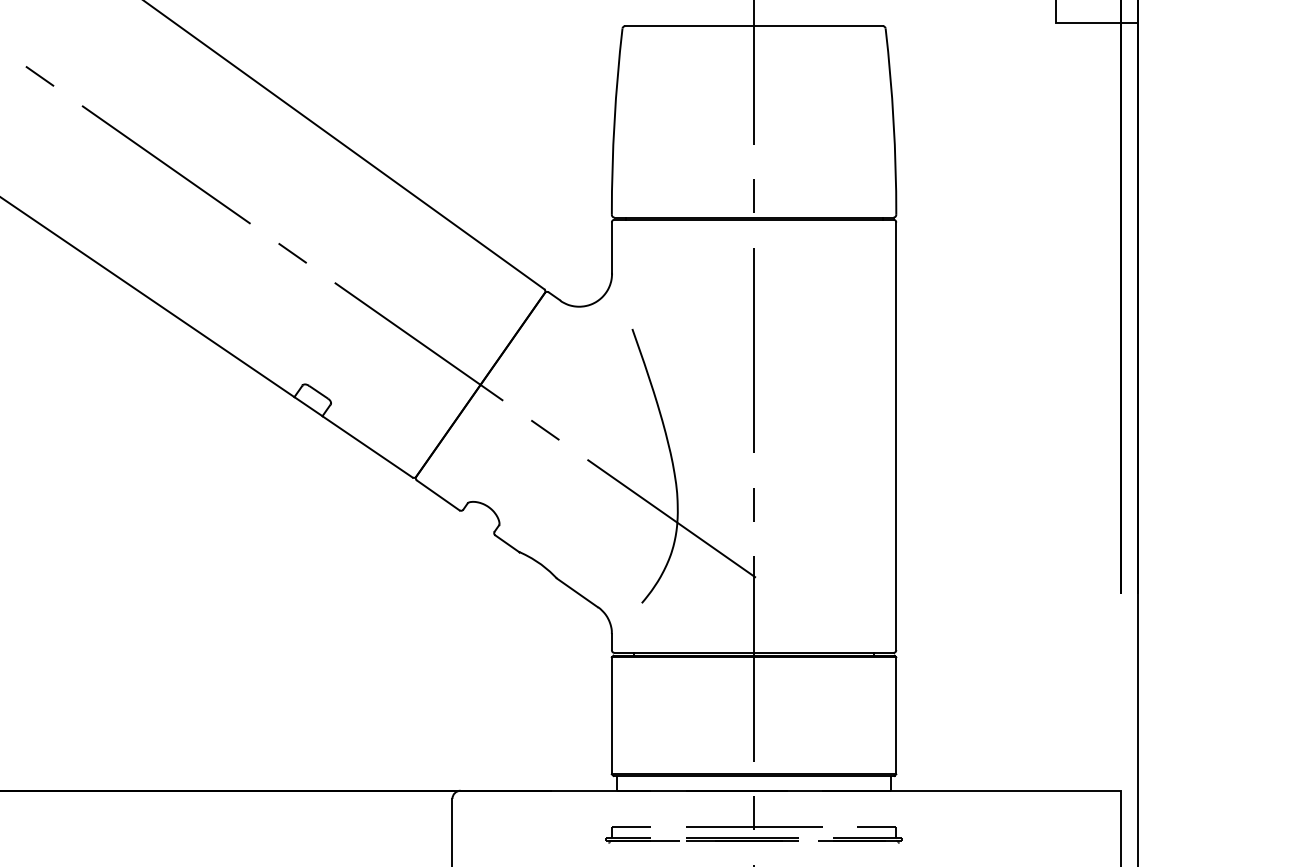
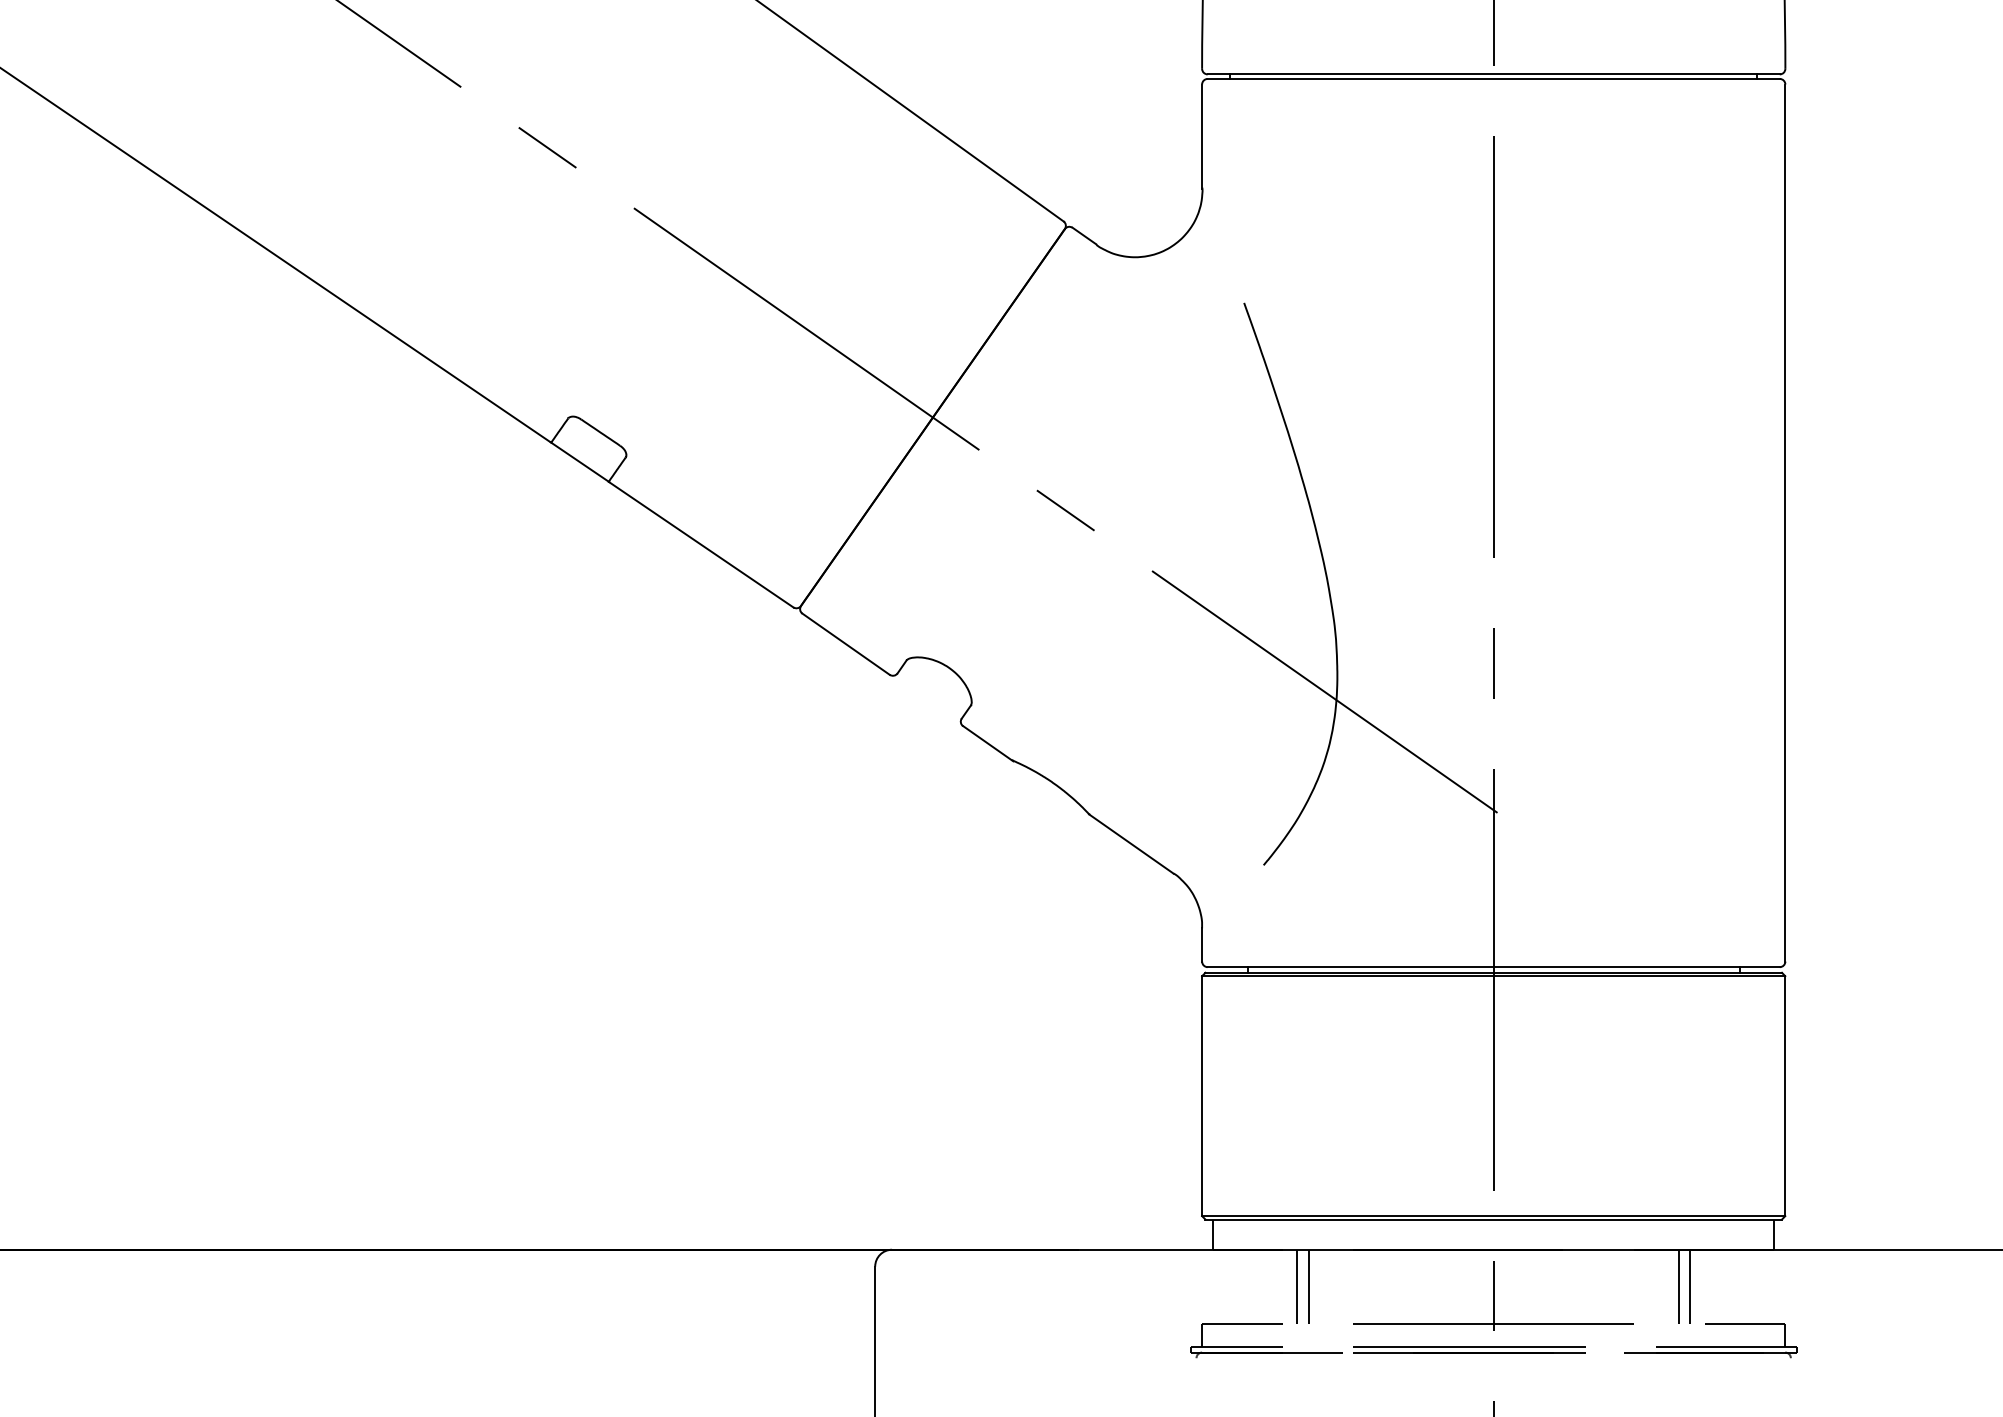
line: (658, 808) -> (1297, 1286), added
line: (663, 808) -> (1308, 1286), added
line: (844, 808) -> (1679, 1286), added
line: (849, 808) -> (1689, 1286), added

